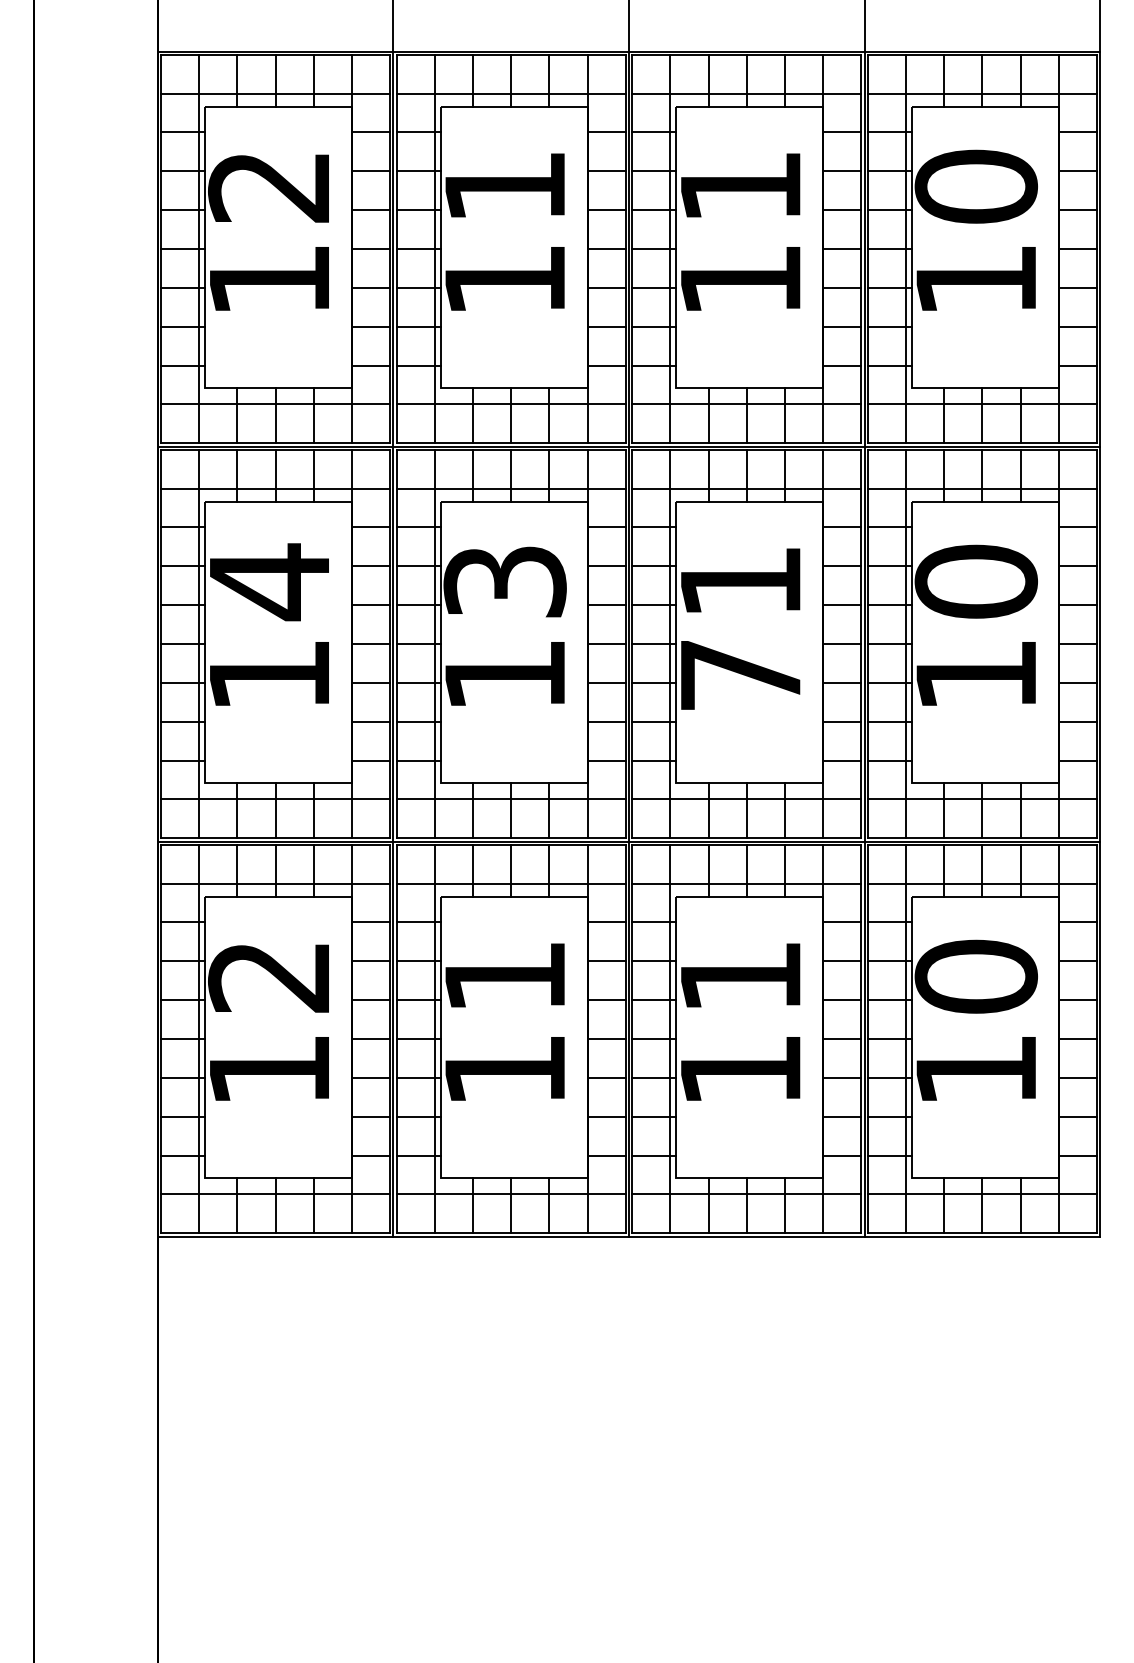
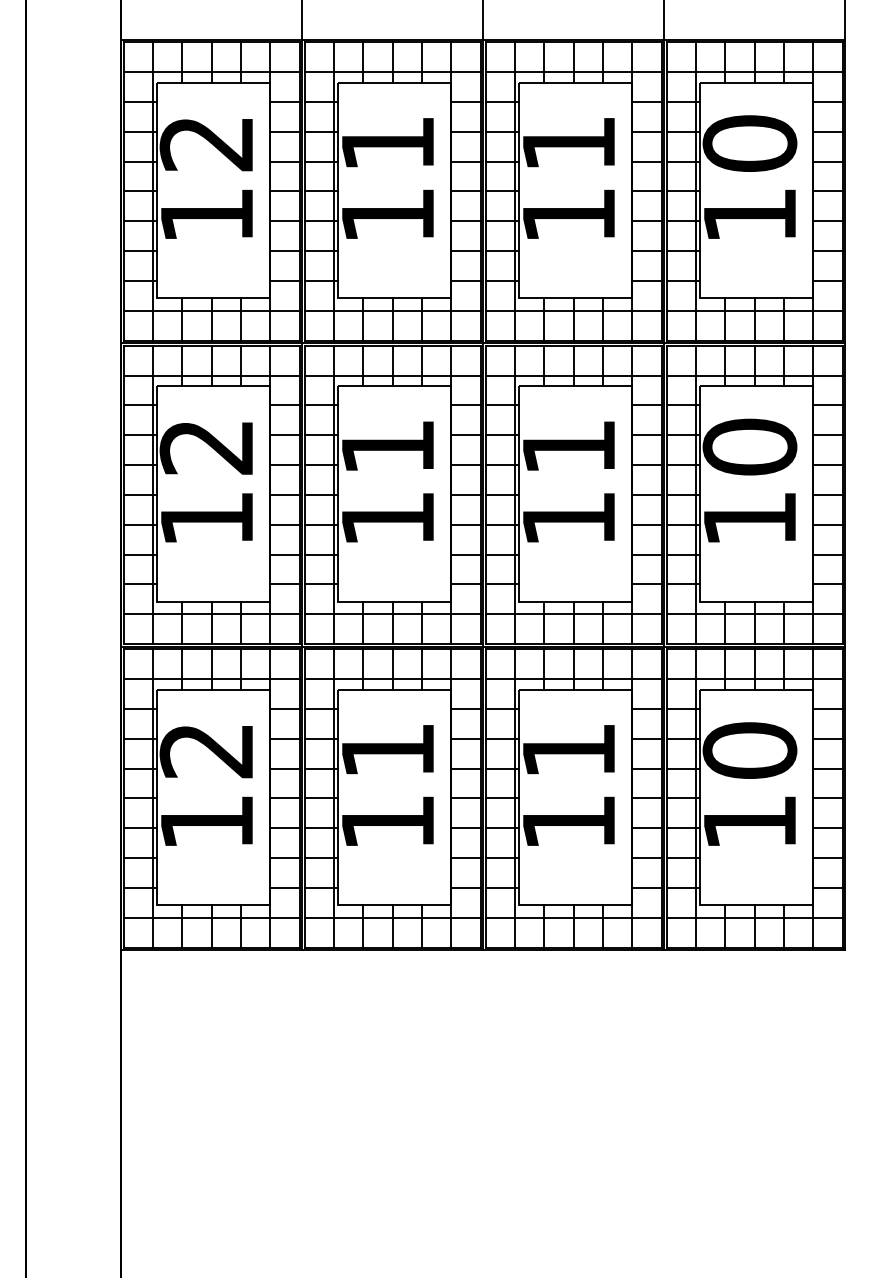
text: (504, 581) -> (387, 446), 13 -> 11
text: (268, 582) -> (206, 447), 14 -> 12
text: (740, 675) -> (568, 519), 71 -> 11

